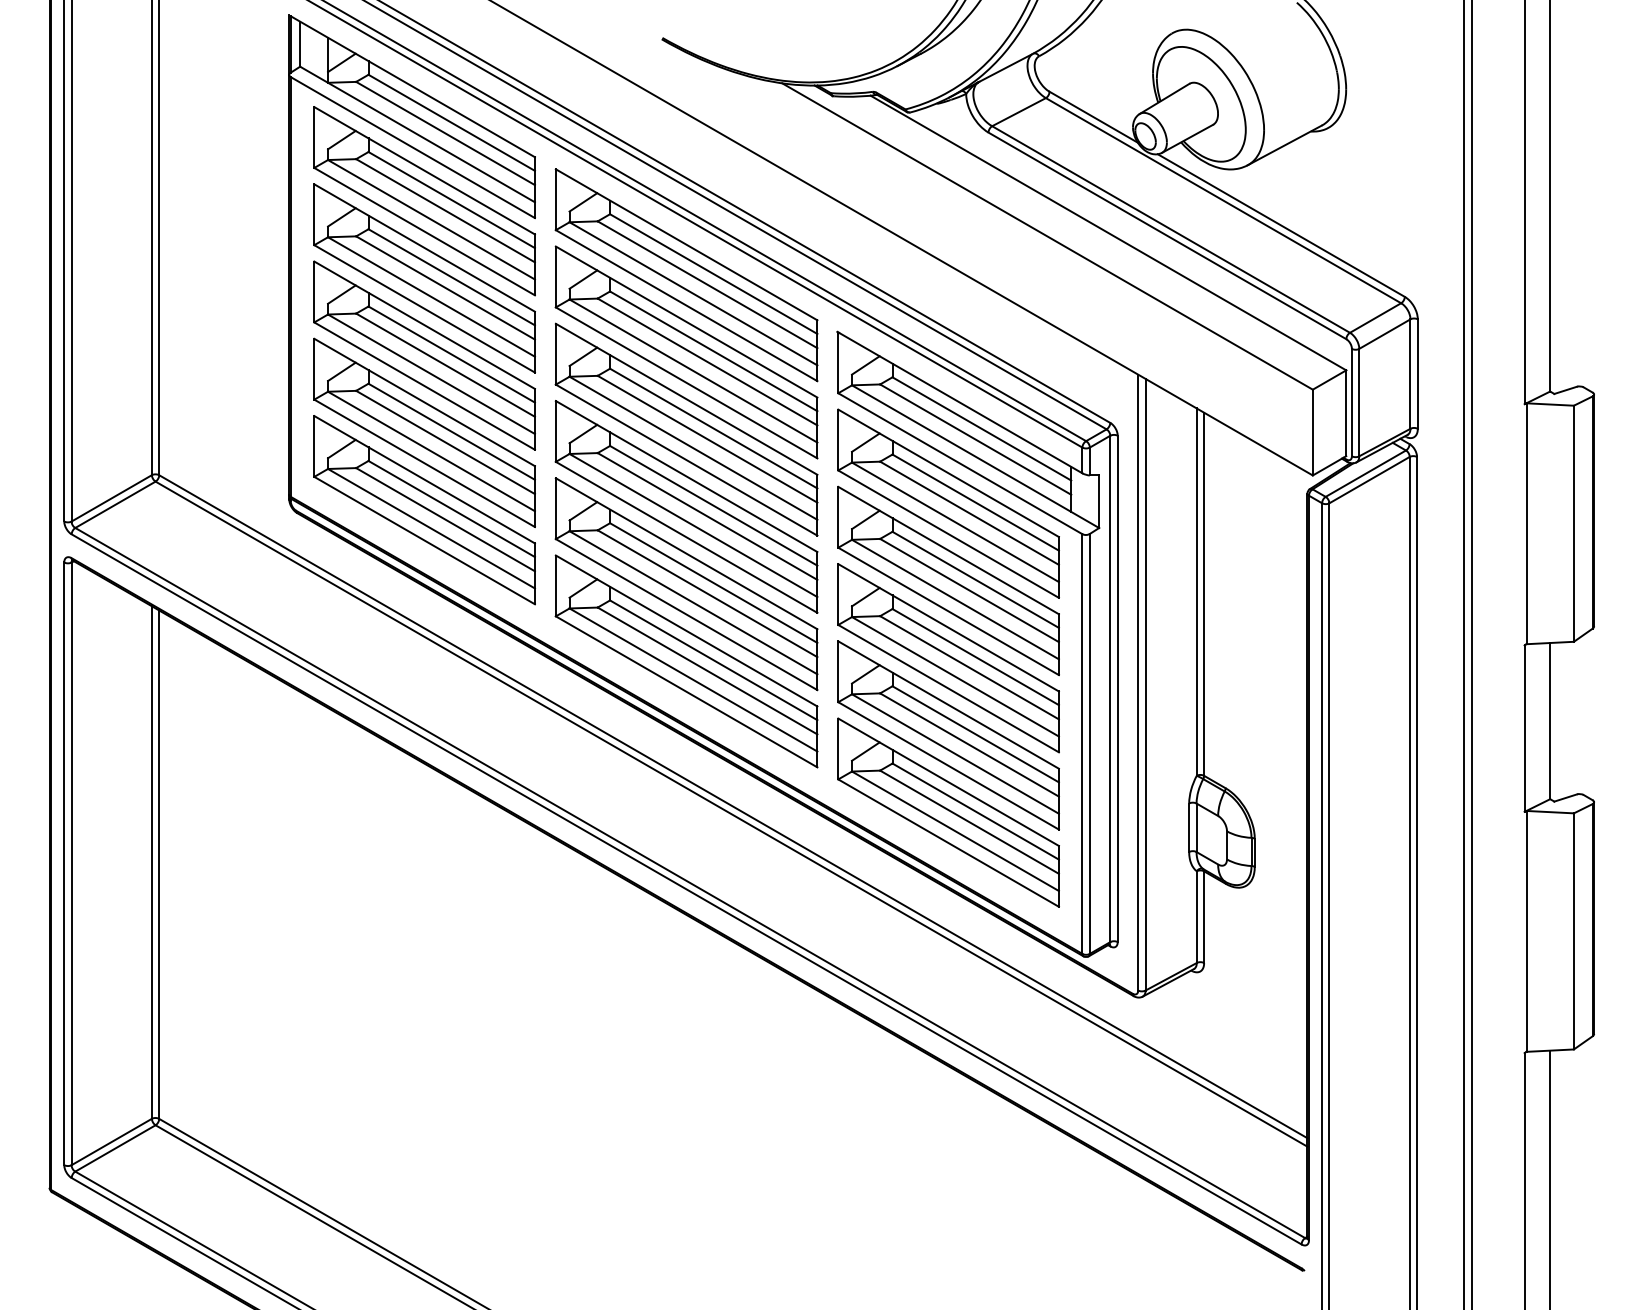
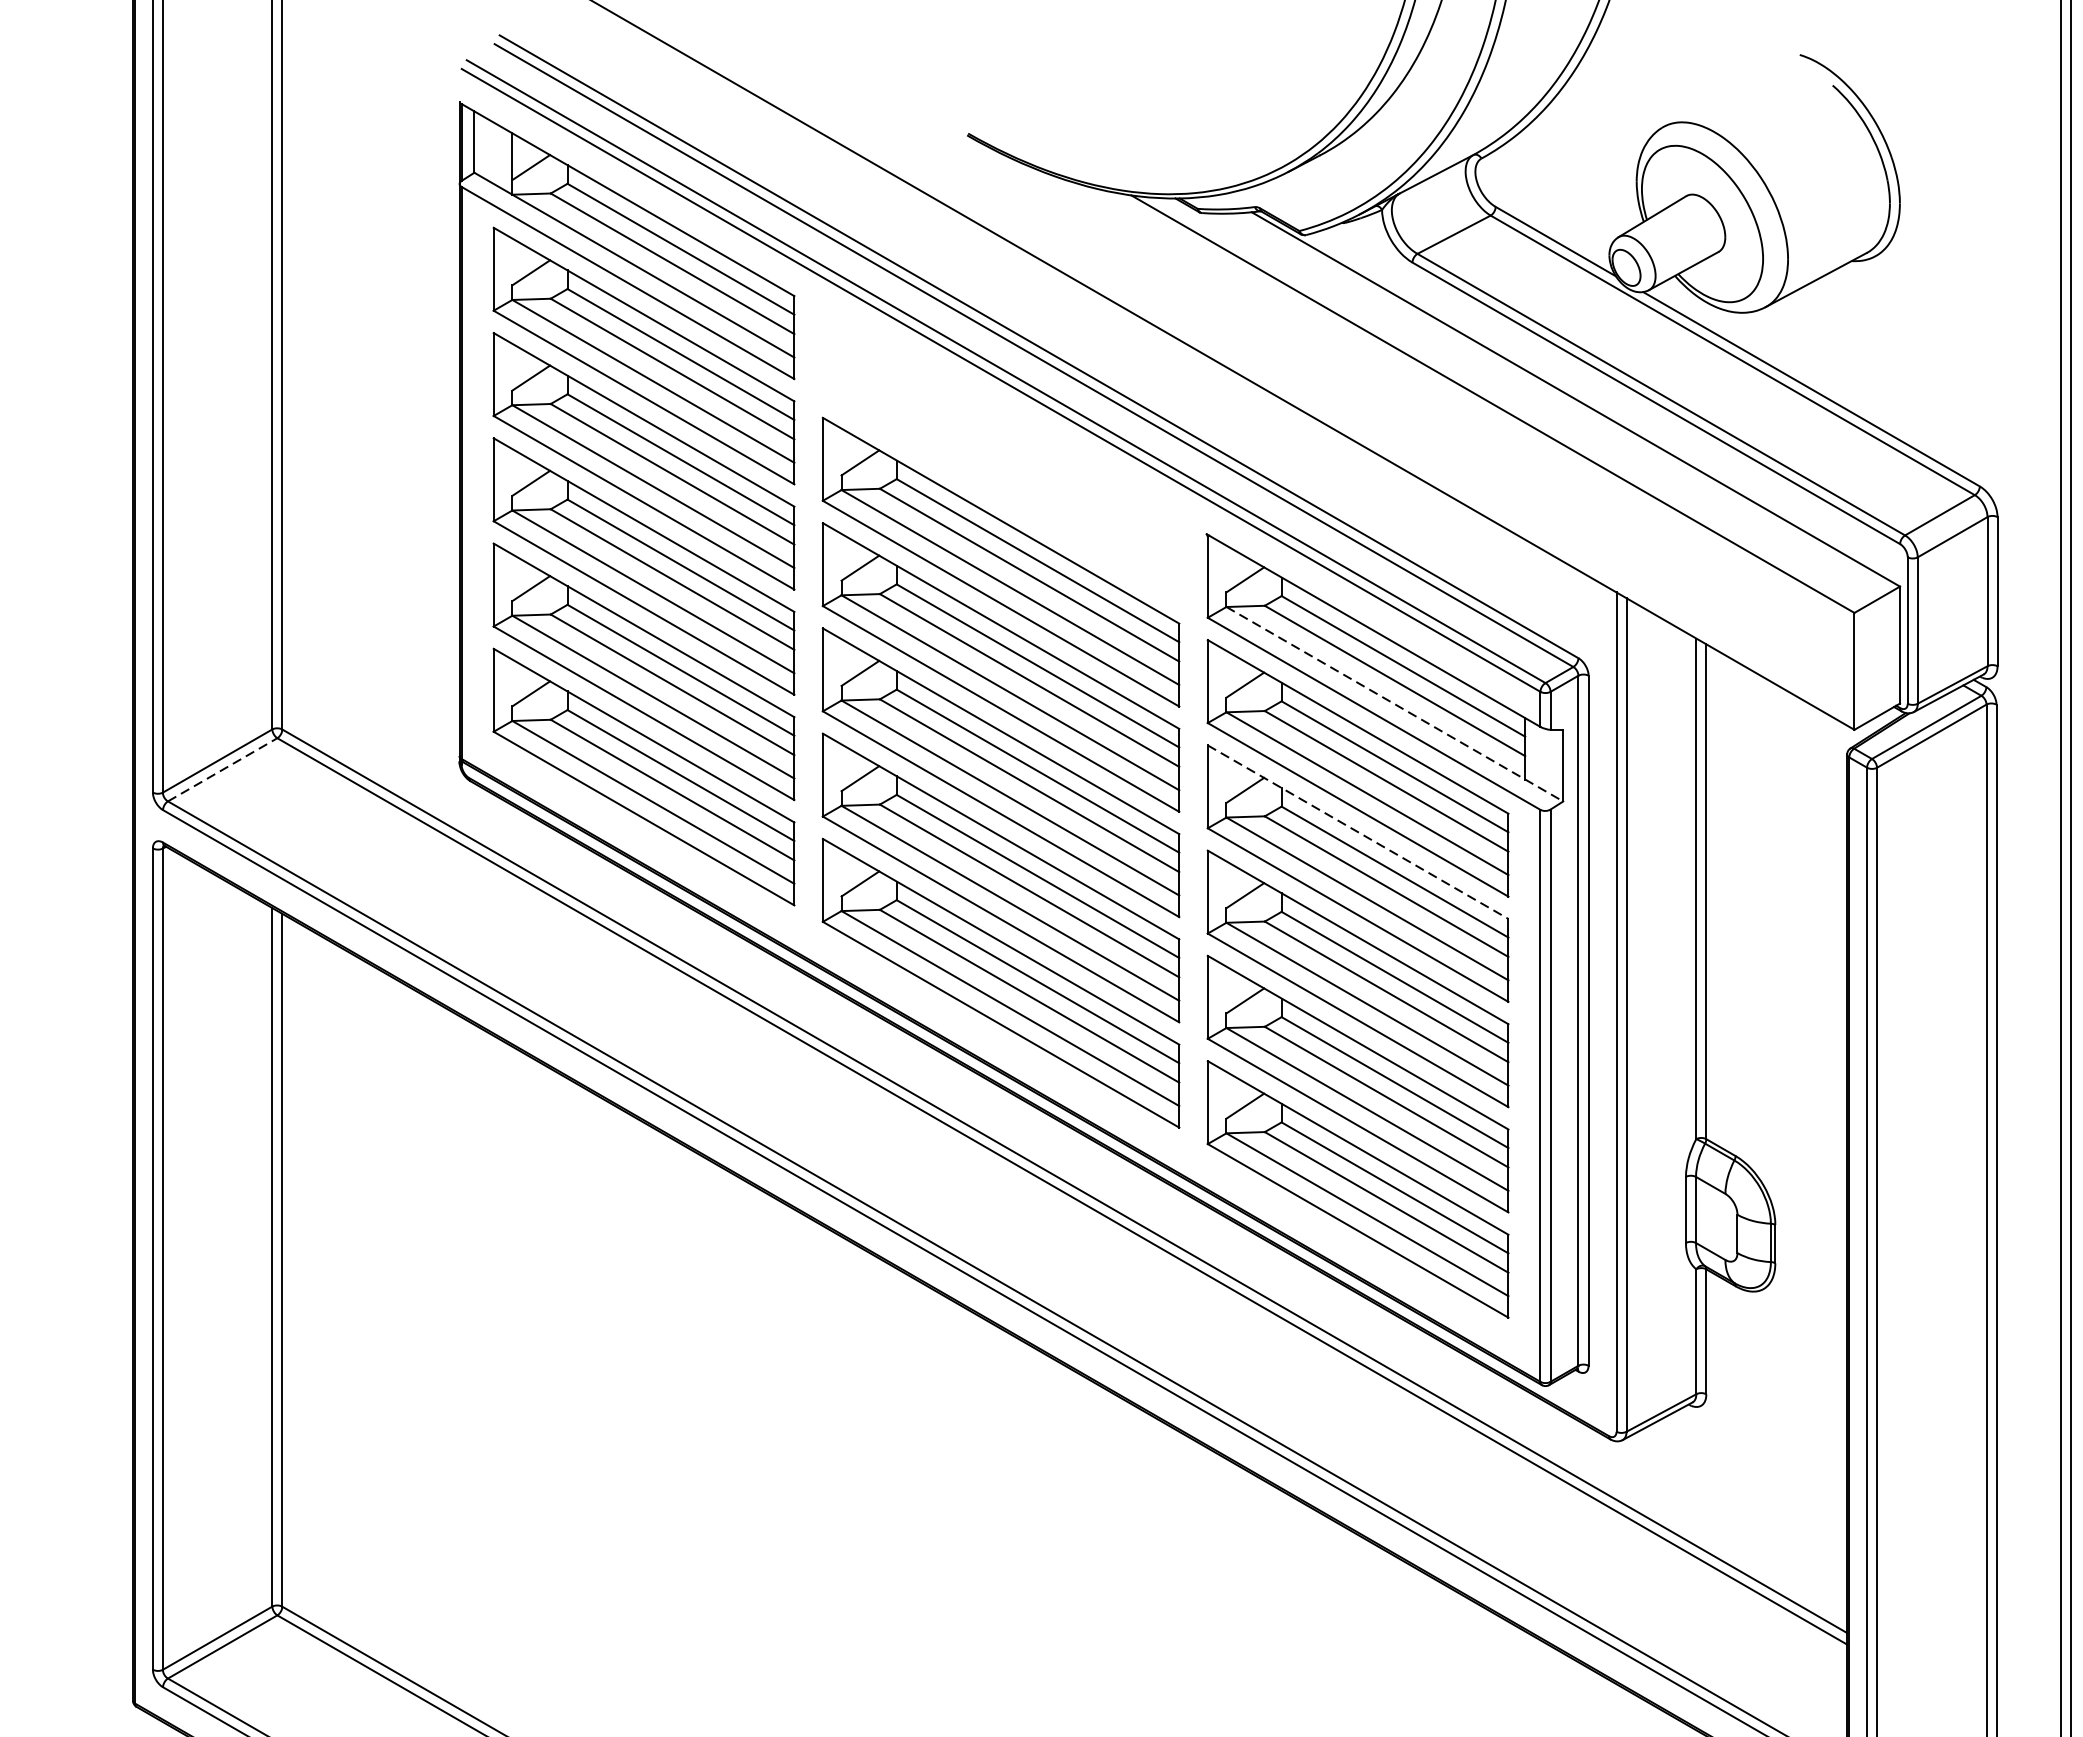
part: (686, 275) -> (1000, 457), removed
line: (975, 456) -> (1394, 703), solid -> dashed
line: (115, 504) -> (222, 769), solid -> dashed
line: (949, 550) -> (1359, 832), solid -> dashed

